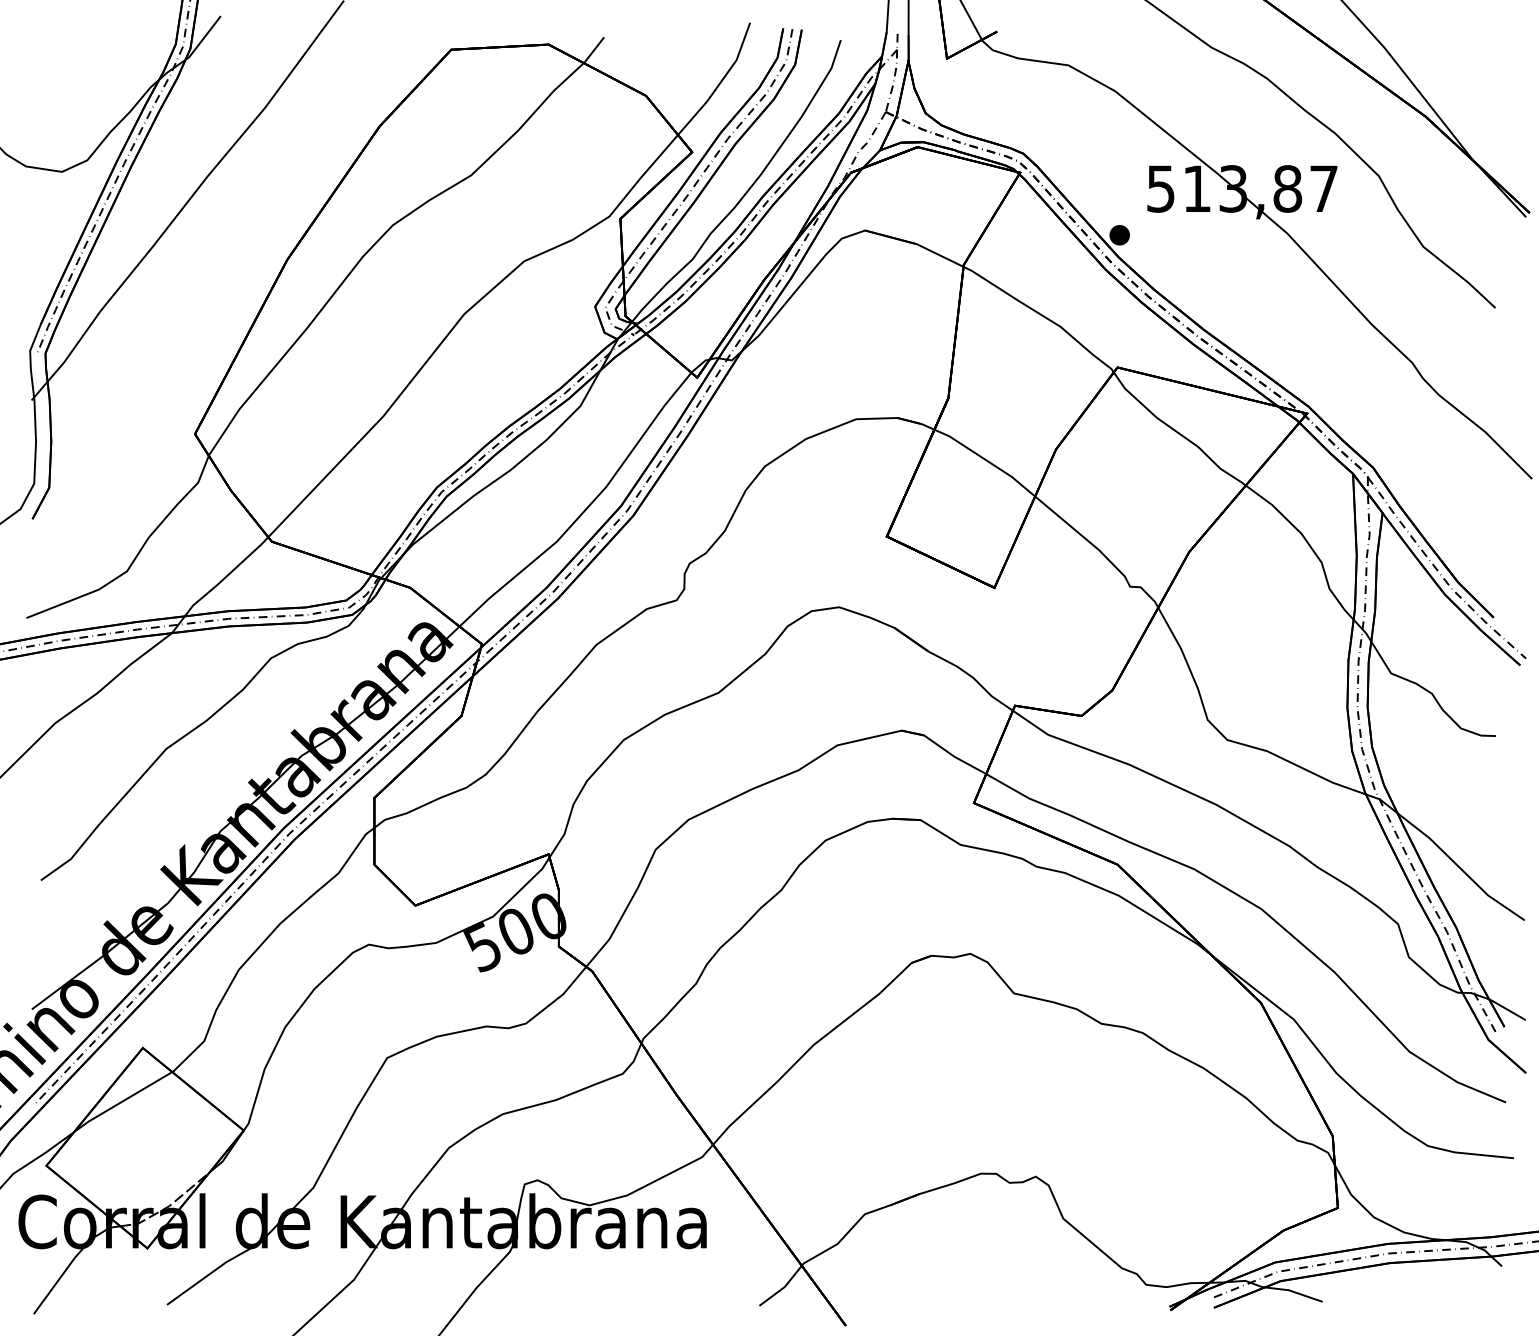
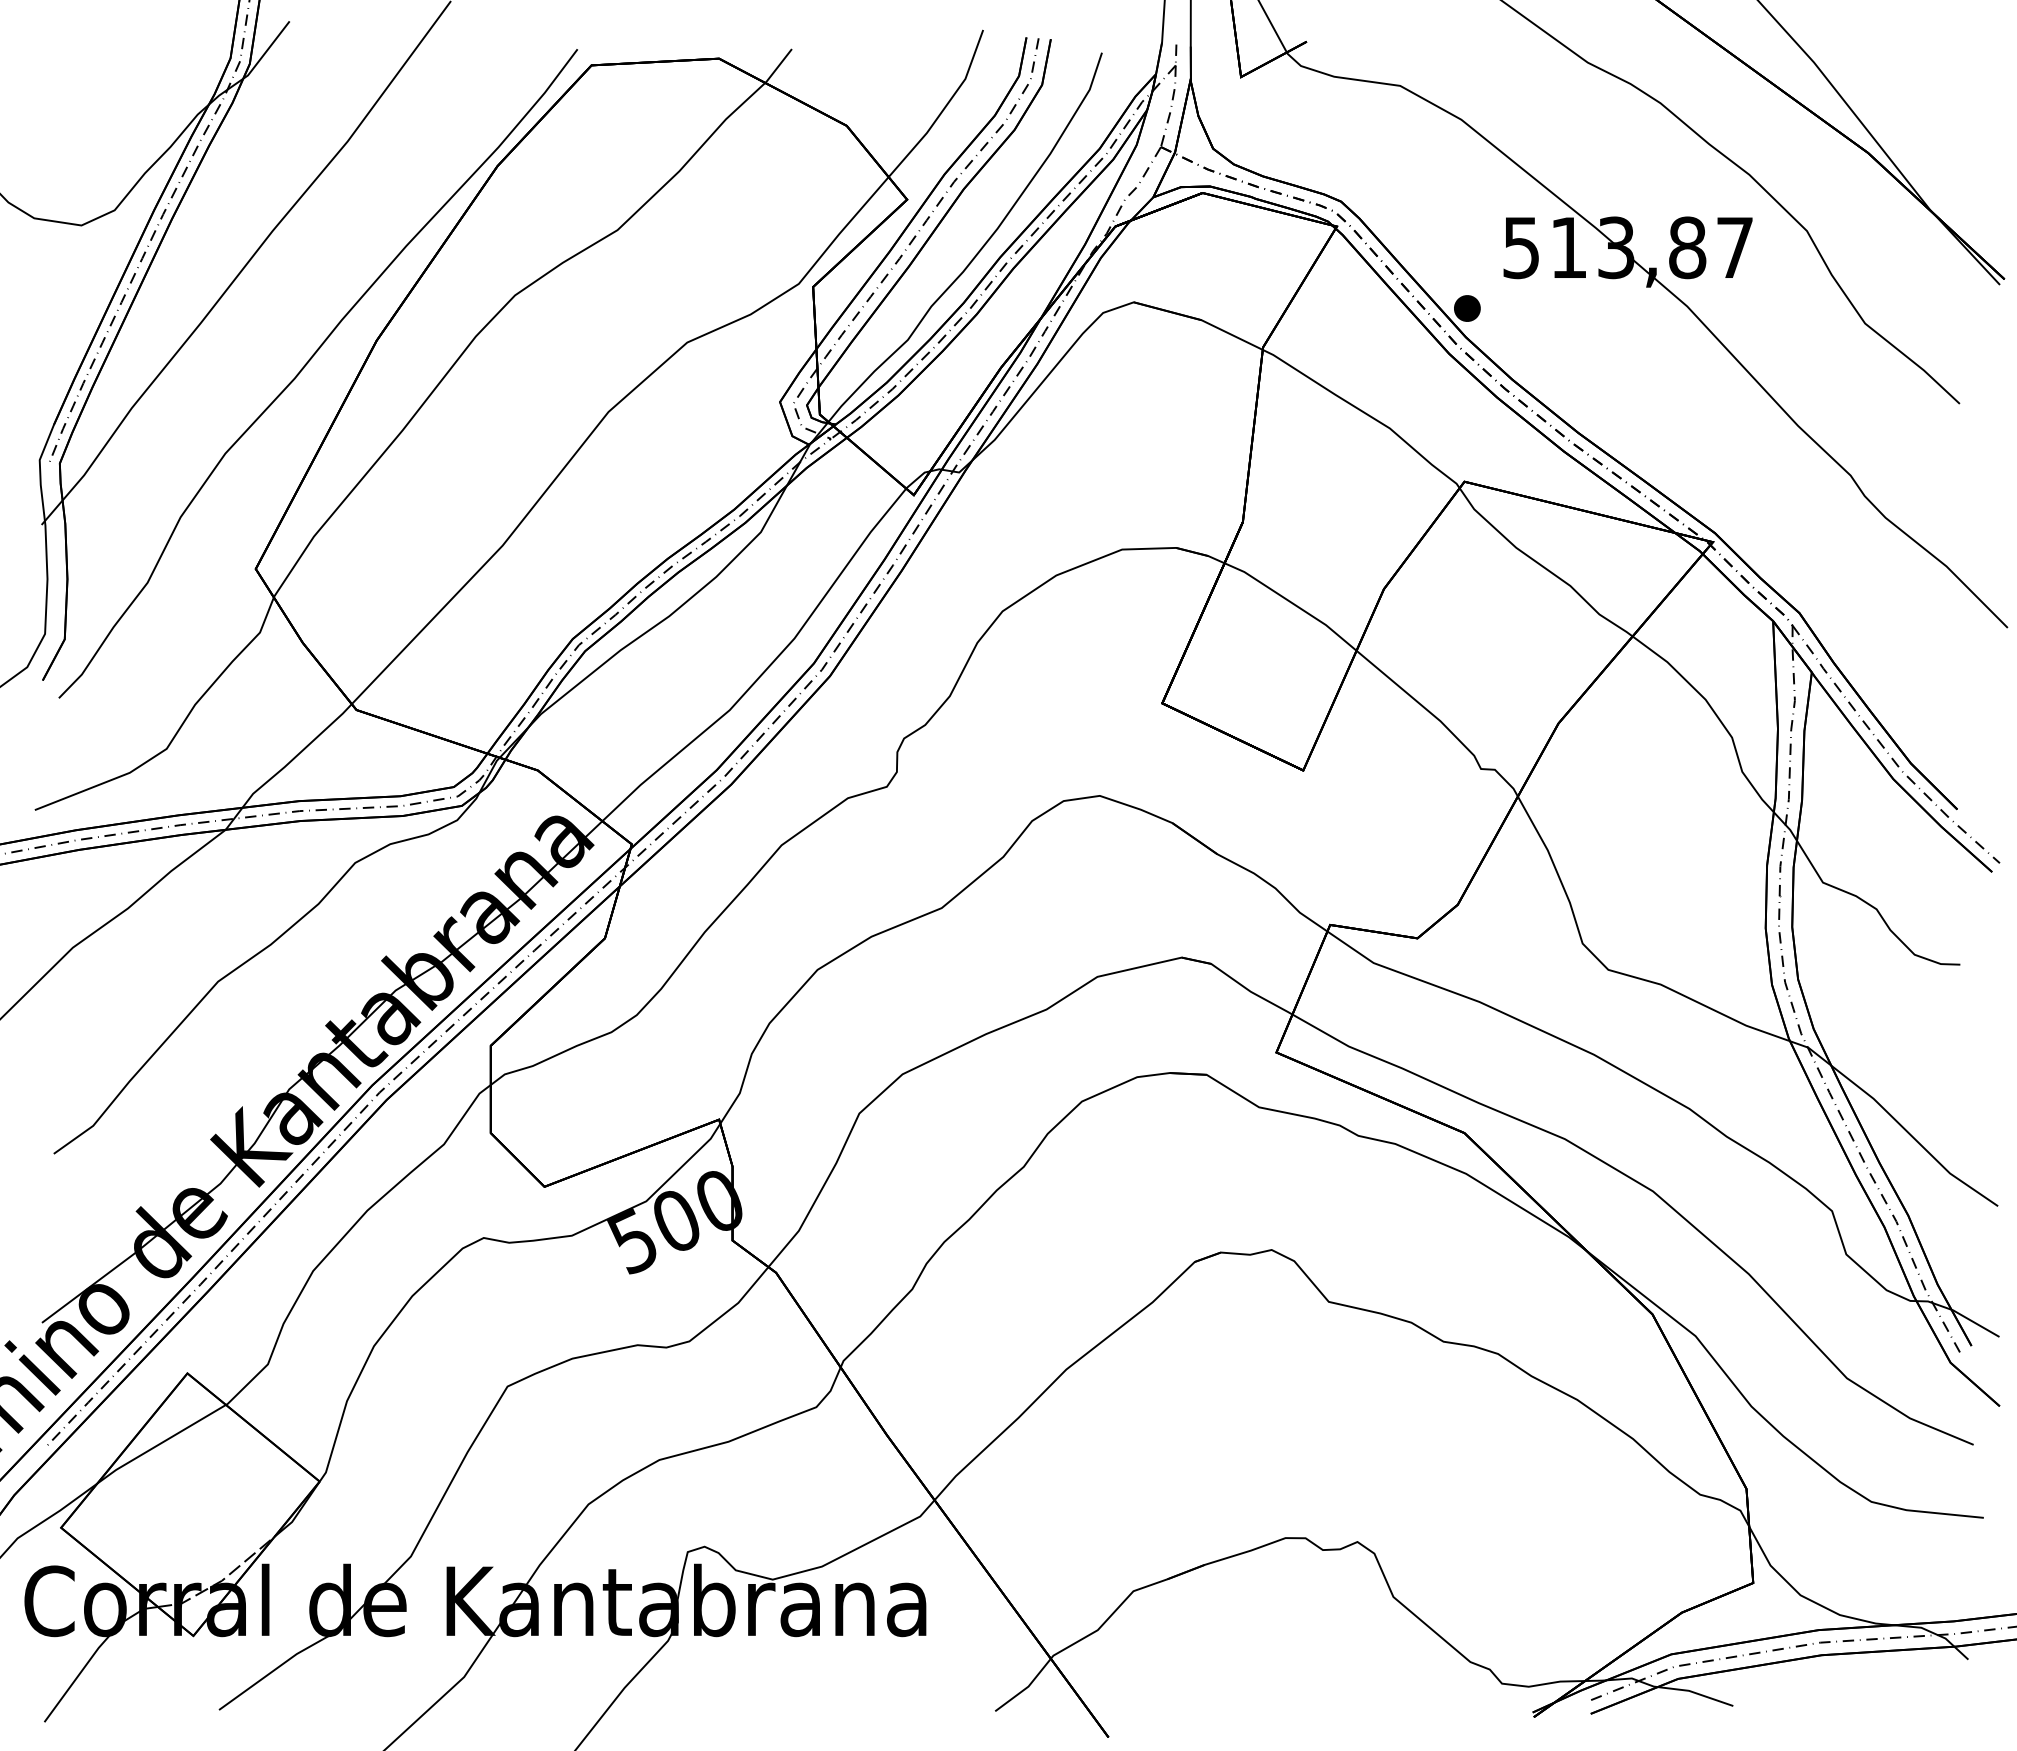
curve: (235, 277) -> (308, 363), added

